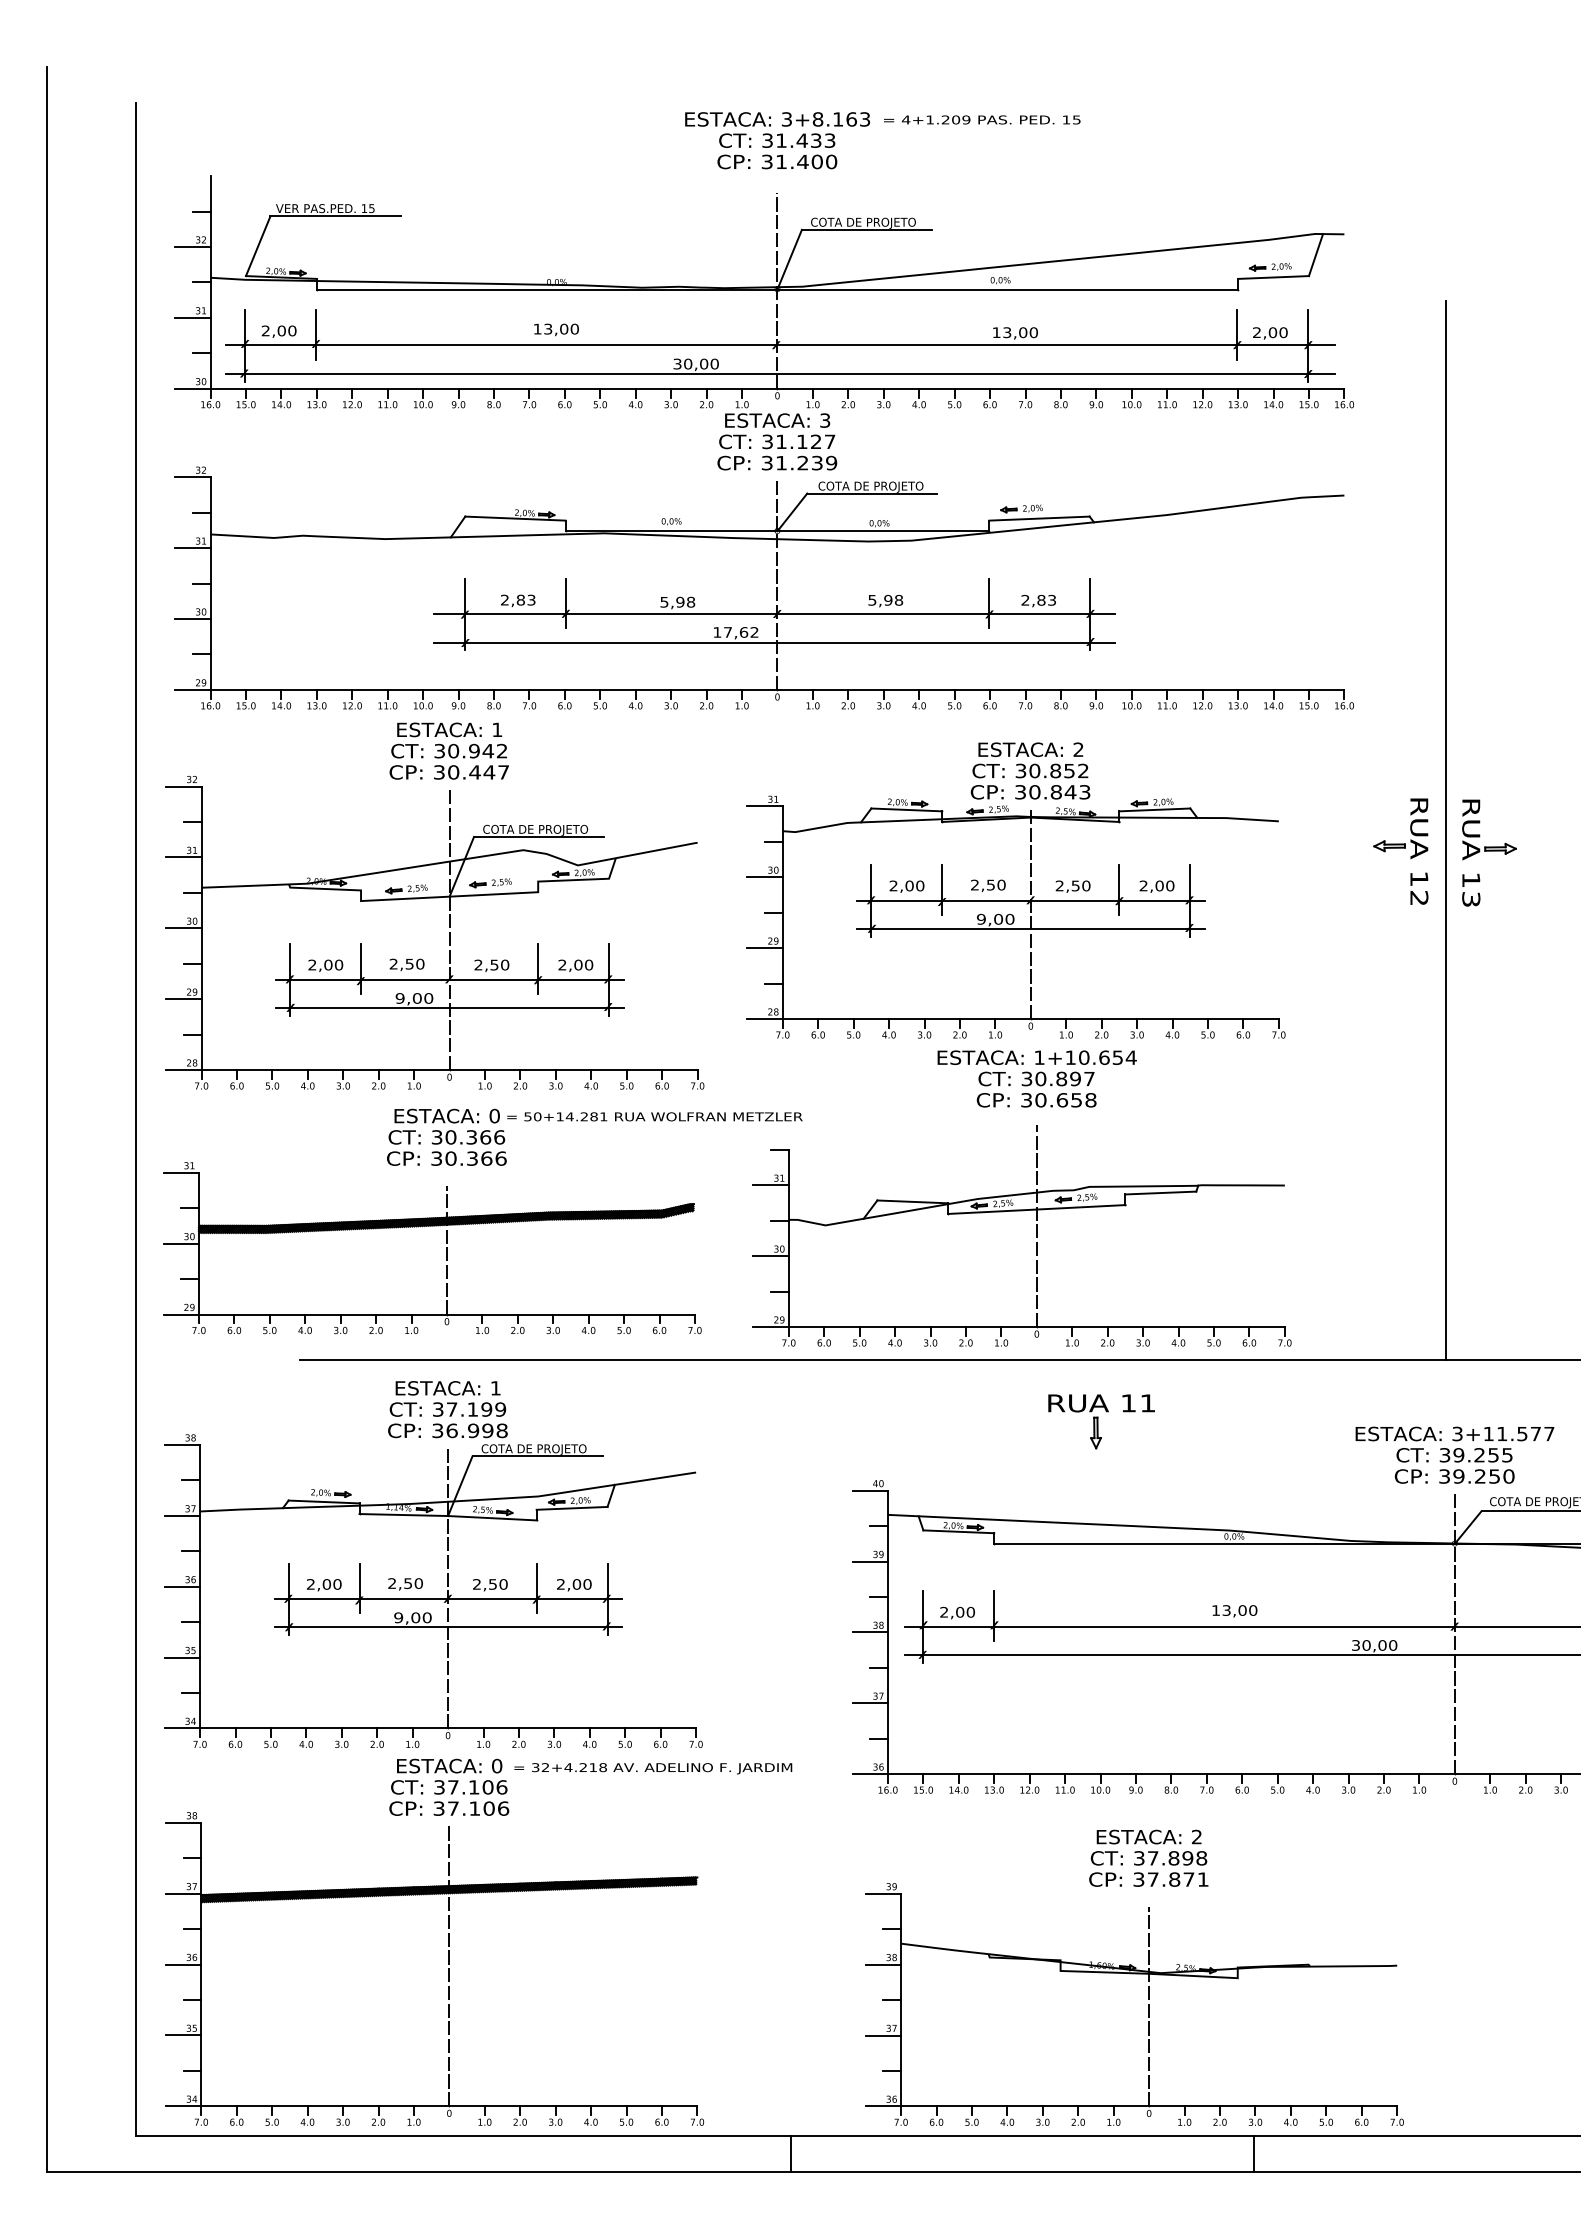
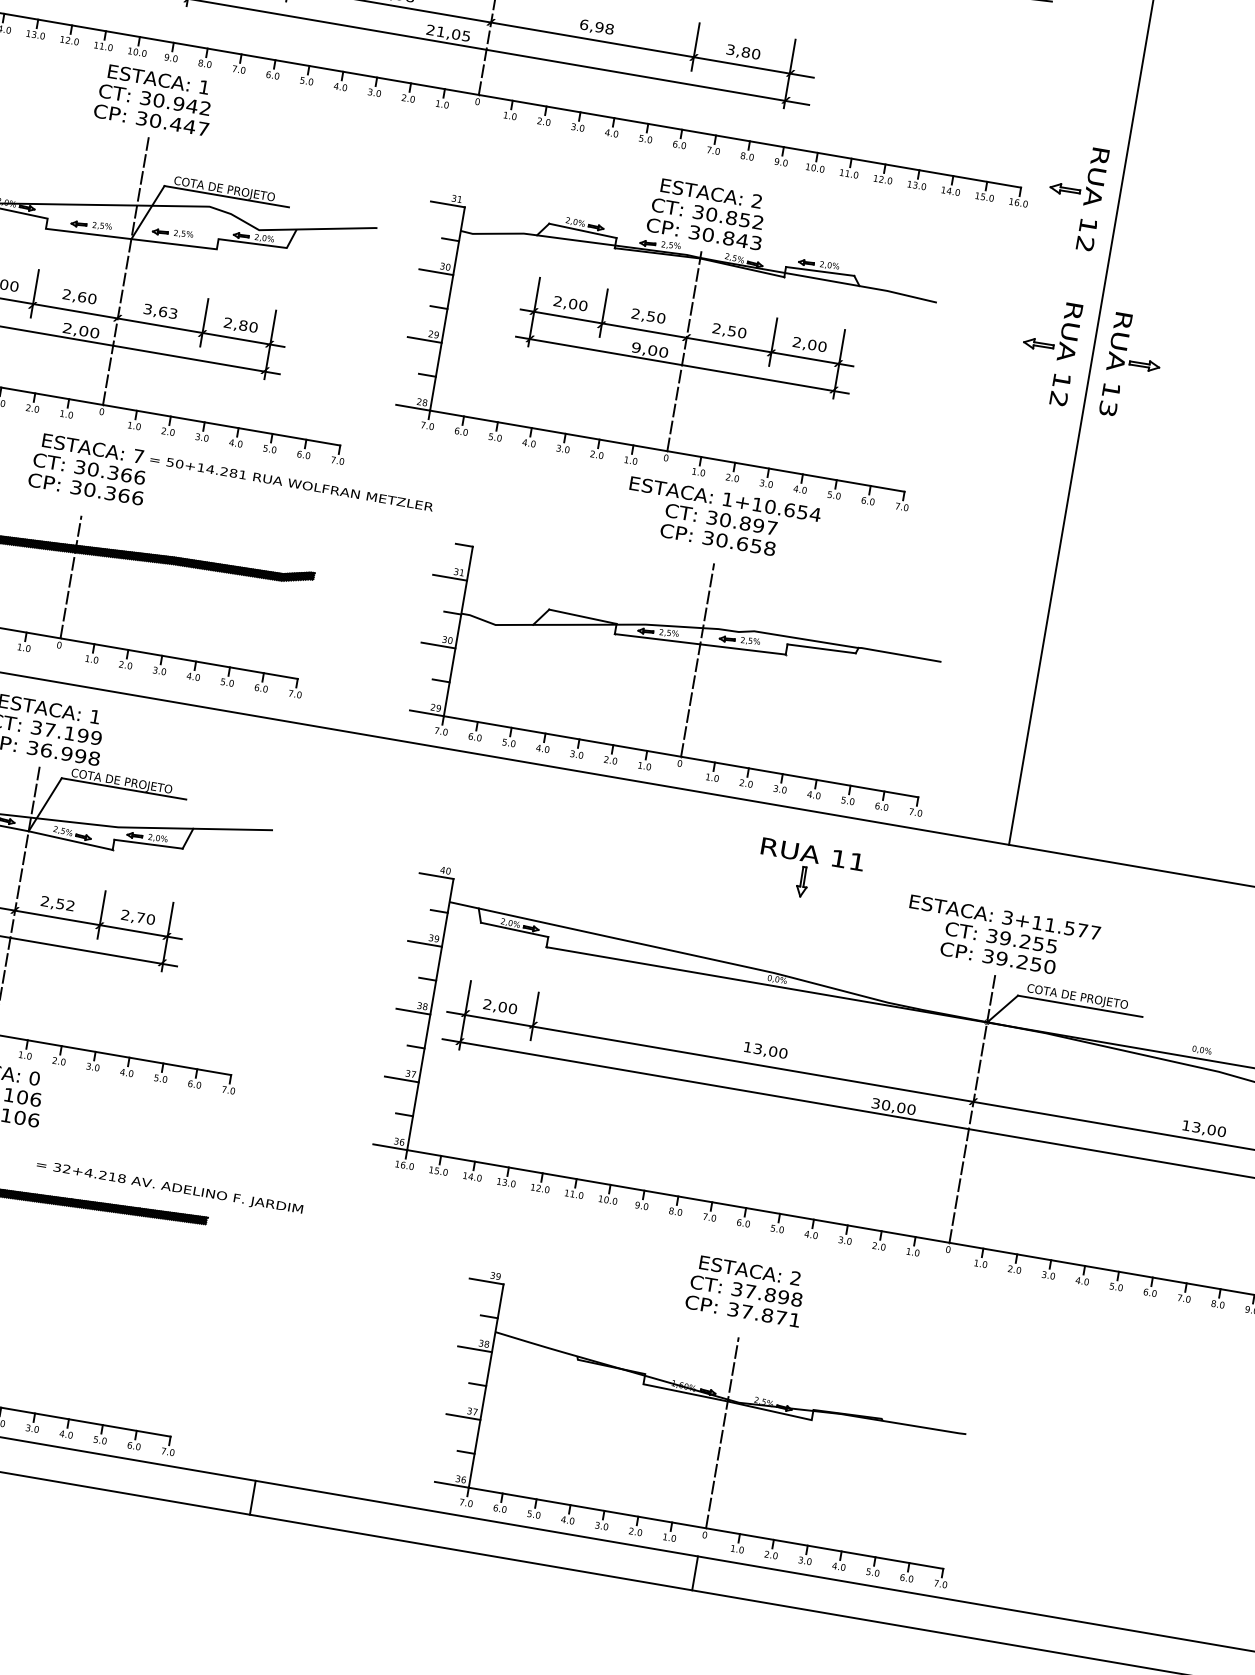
text: (872, 599) -> (584, 24), 5,98 -> 6,98
text: (1038, 600) -> (743, 52), 2,83 -> 3,80
text: (735, 632) -> (448, 33), 17,62 -> 21,05
part: (1400, 689) -> (1074, 196), added
text: (409, 963) -> (82, 296), 2,50 -> 2,60
text: (491, 964) -> (160, 310), 2,50 -> 3,63
text: (578, 965) -> (243, 326), 2,00 -> 2,80
text: (399, 998) -> (66, 328), 9,00 -> 2,00
text: (494, 1115) -> (138, 455), 0 -> 7
part: (1021, 1198) -> (687, 631), moved
part: (1101, 1421) -> (809, 871), moved
text: (503, 1584) -> (70, 905), 2,50 -> 2,52
text: (576, 1584) -> (140, 917), 2,00 -> 2,70
text: (653, 1768) -> (169, 1187), moved
part: (1134, 1977) -> (713, 1402), moved

